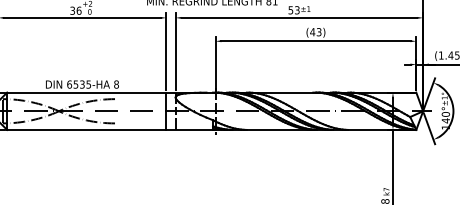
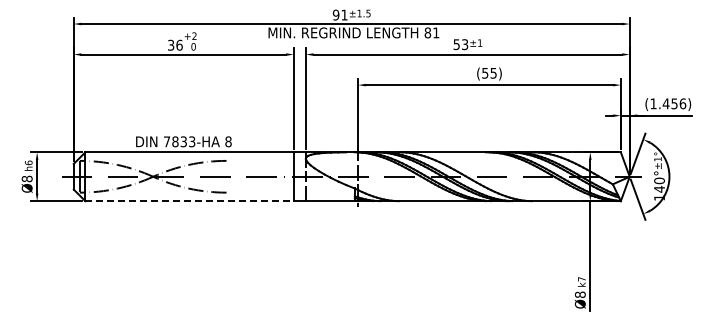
text: (315, 31) -> (488, 72), (43) -> (55)
text: (79, 84) -> (179, 141), 6535-HA -> 7833-HA
line: (87, 130) -> (190, 201), solid -> dashed

